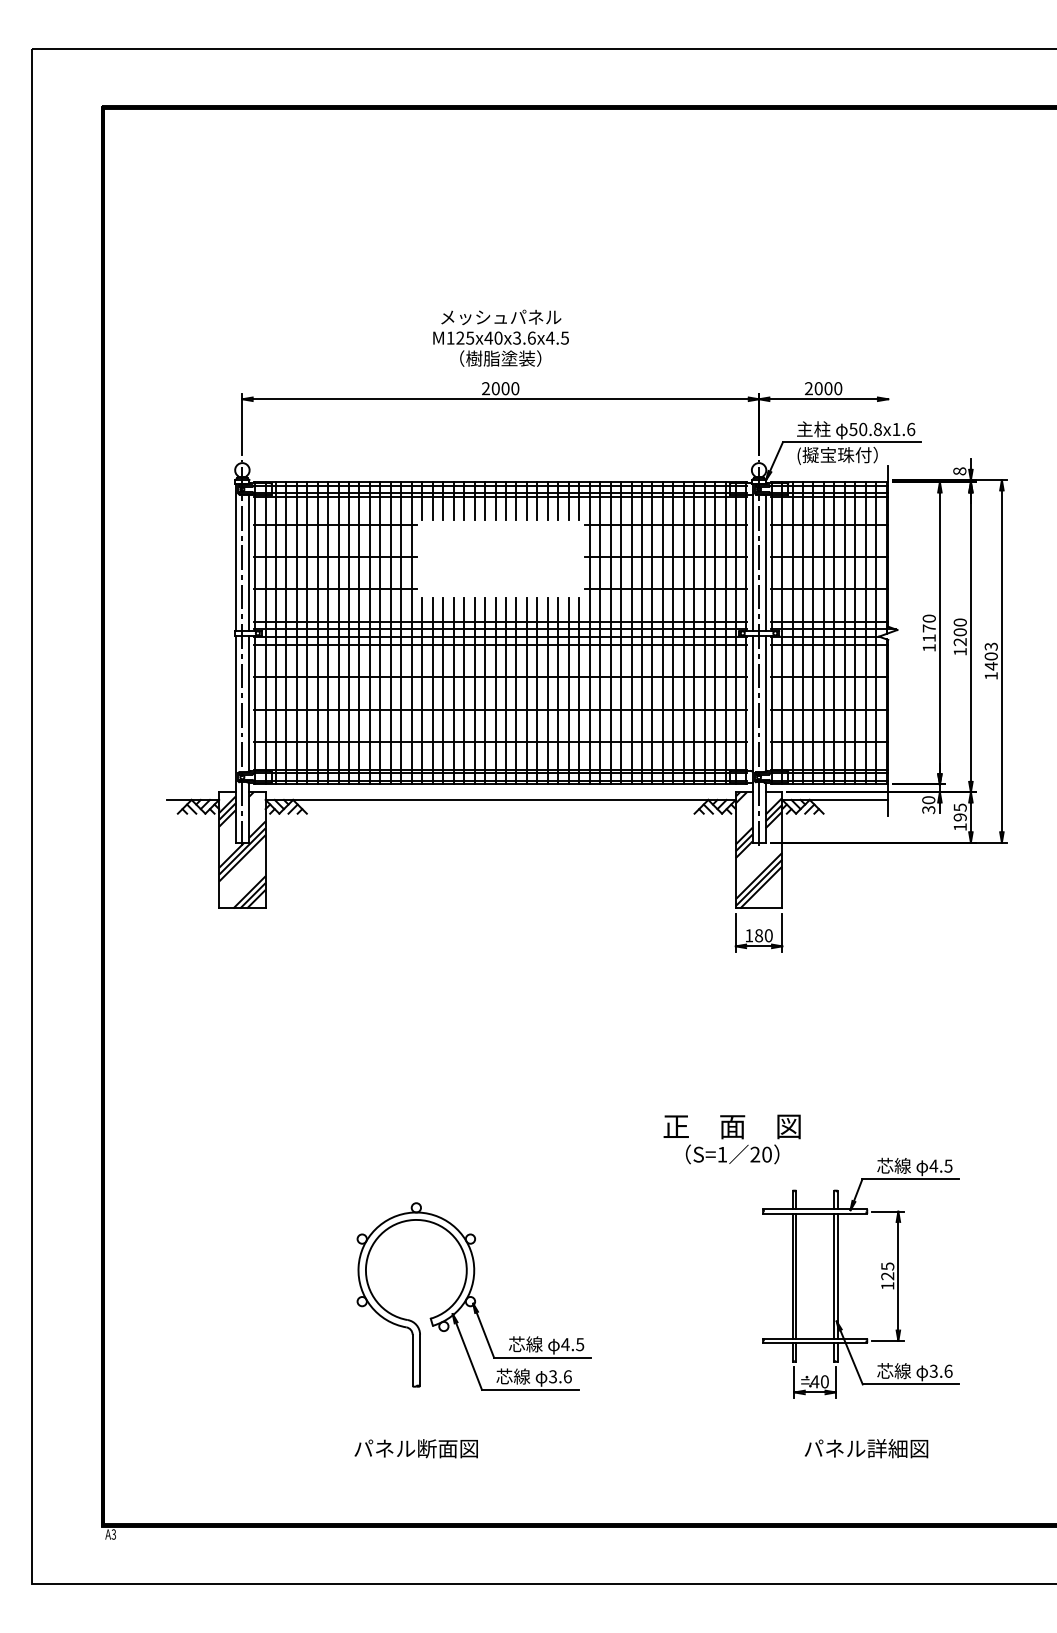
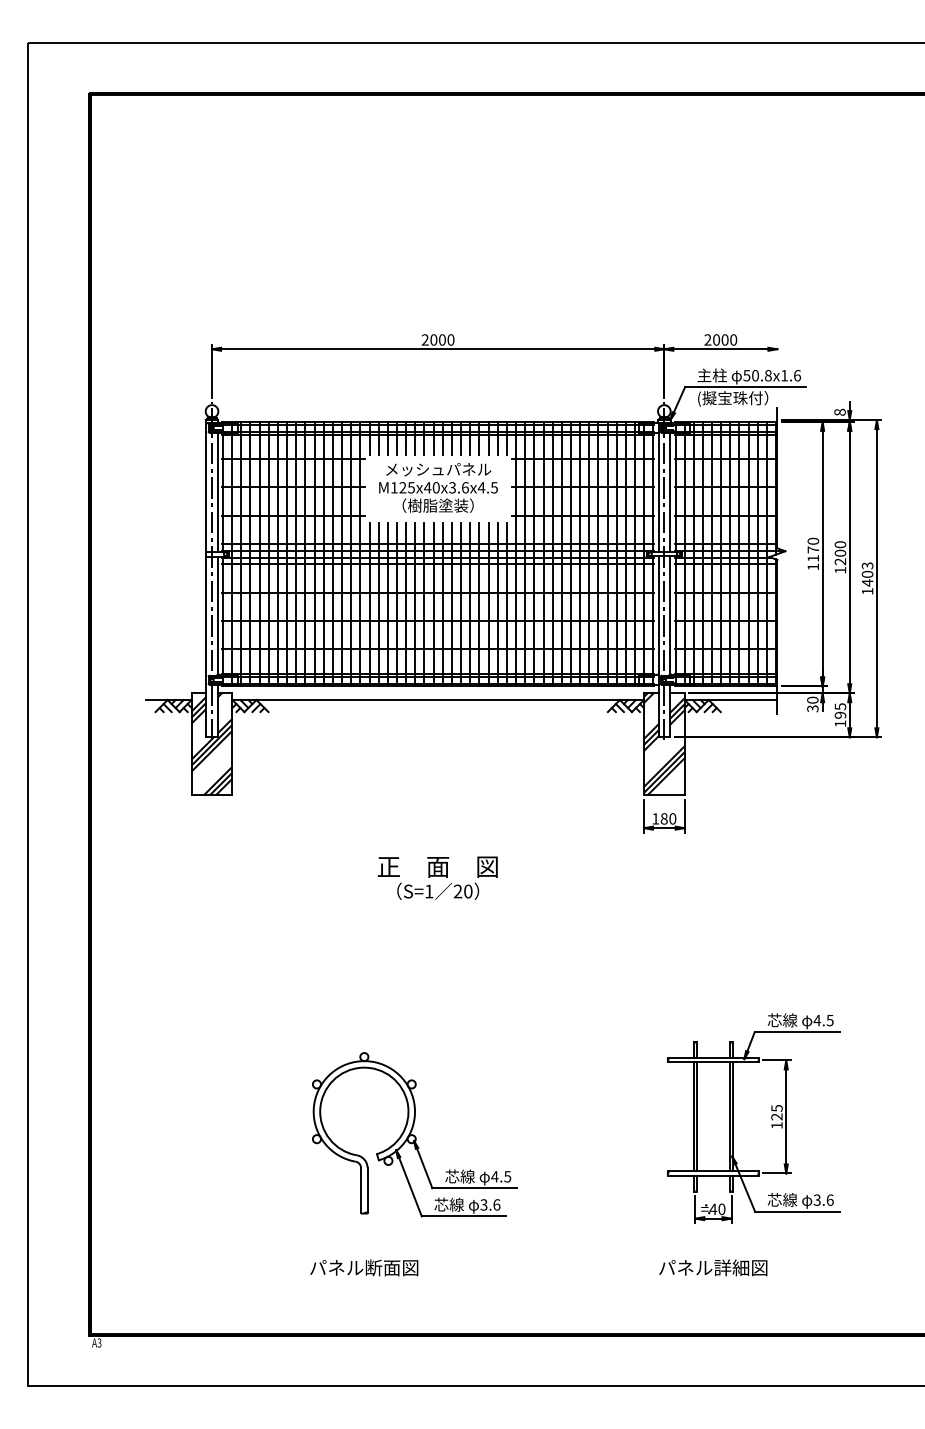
text: (501, 337) -> (438, 487), moved
text: (731, 1138) -> (437, 877), moved
text: (866, 1448) -> (713, 1267), moved

